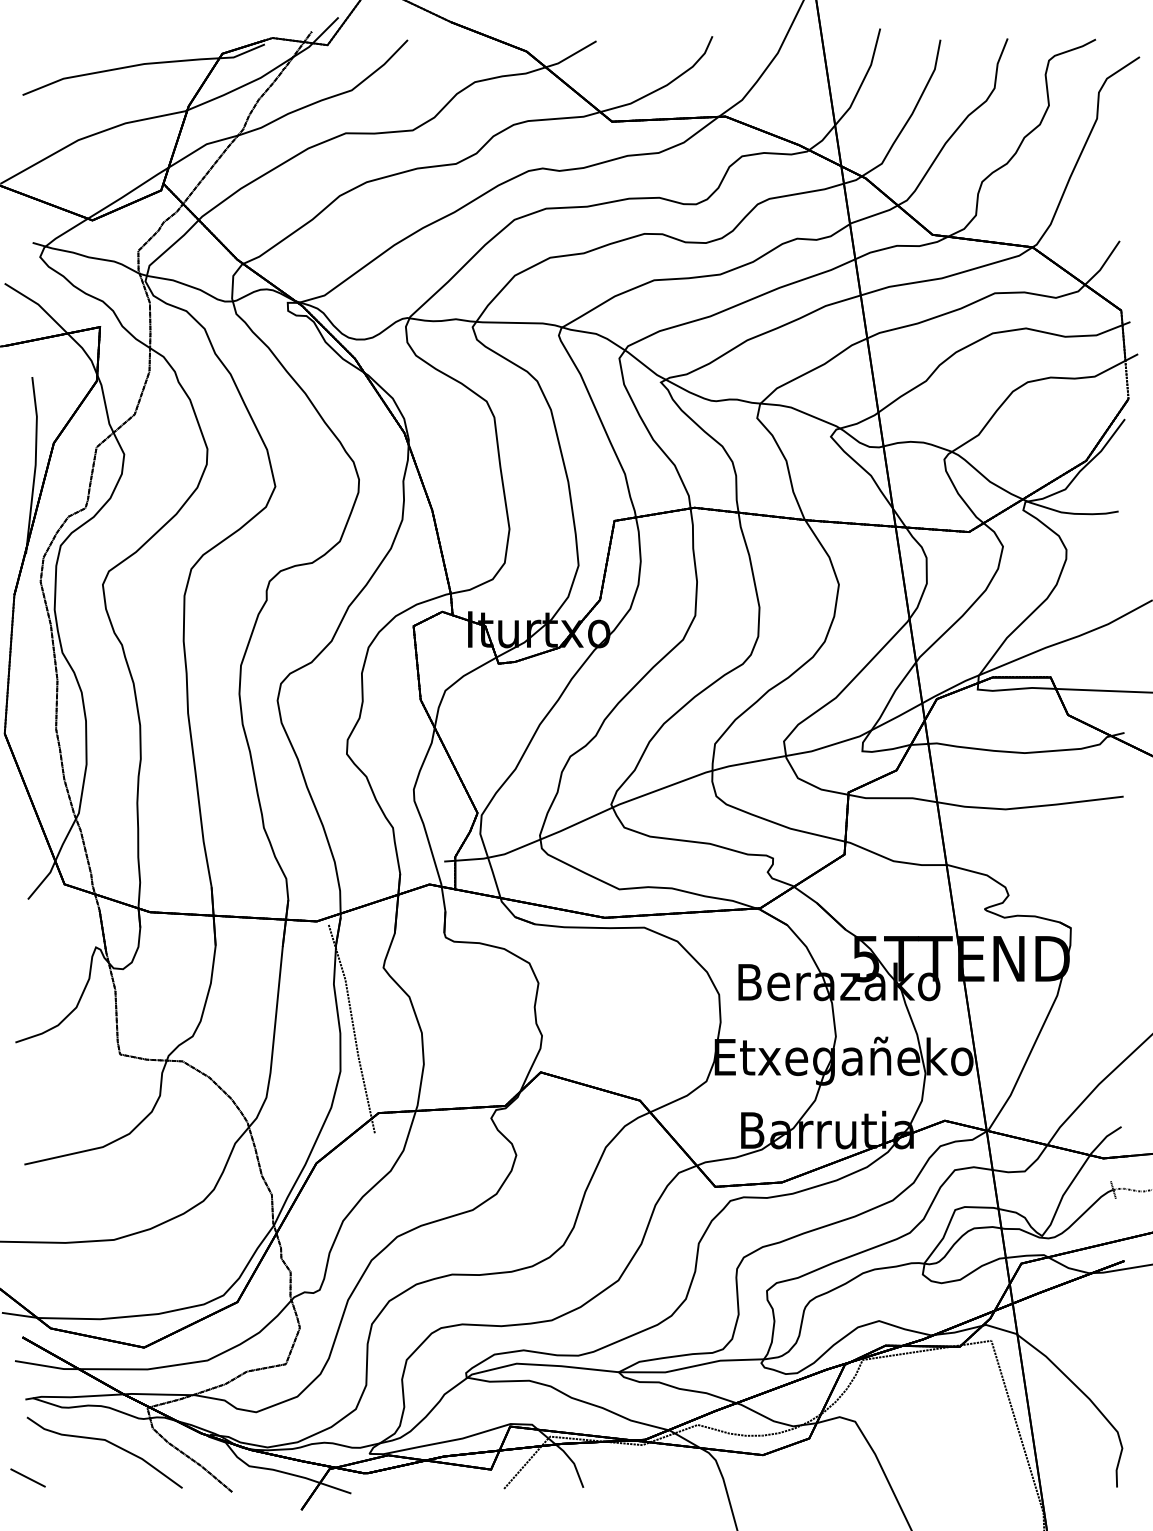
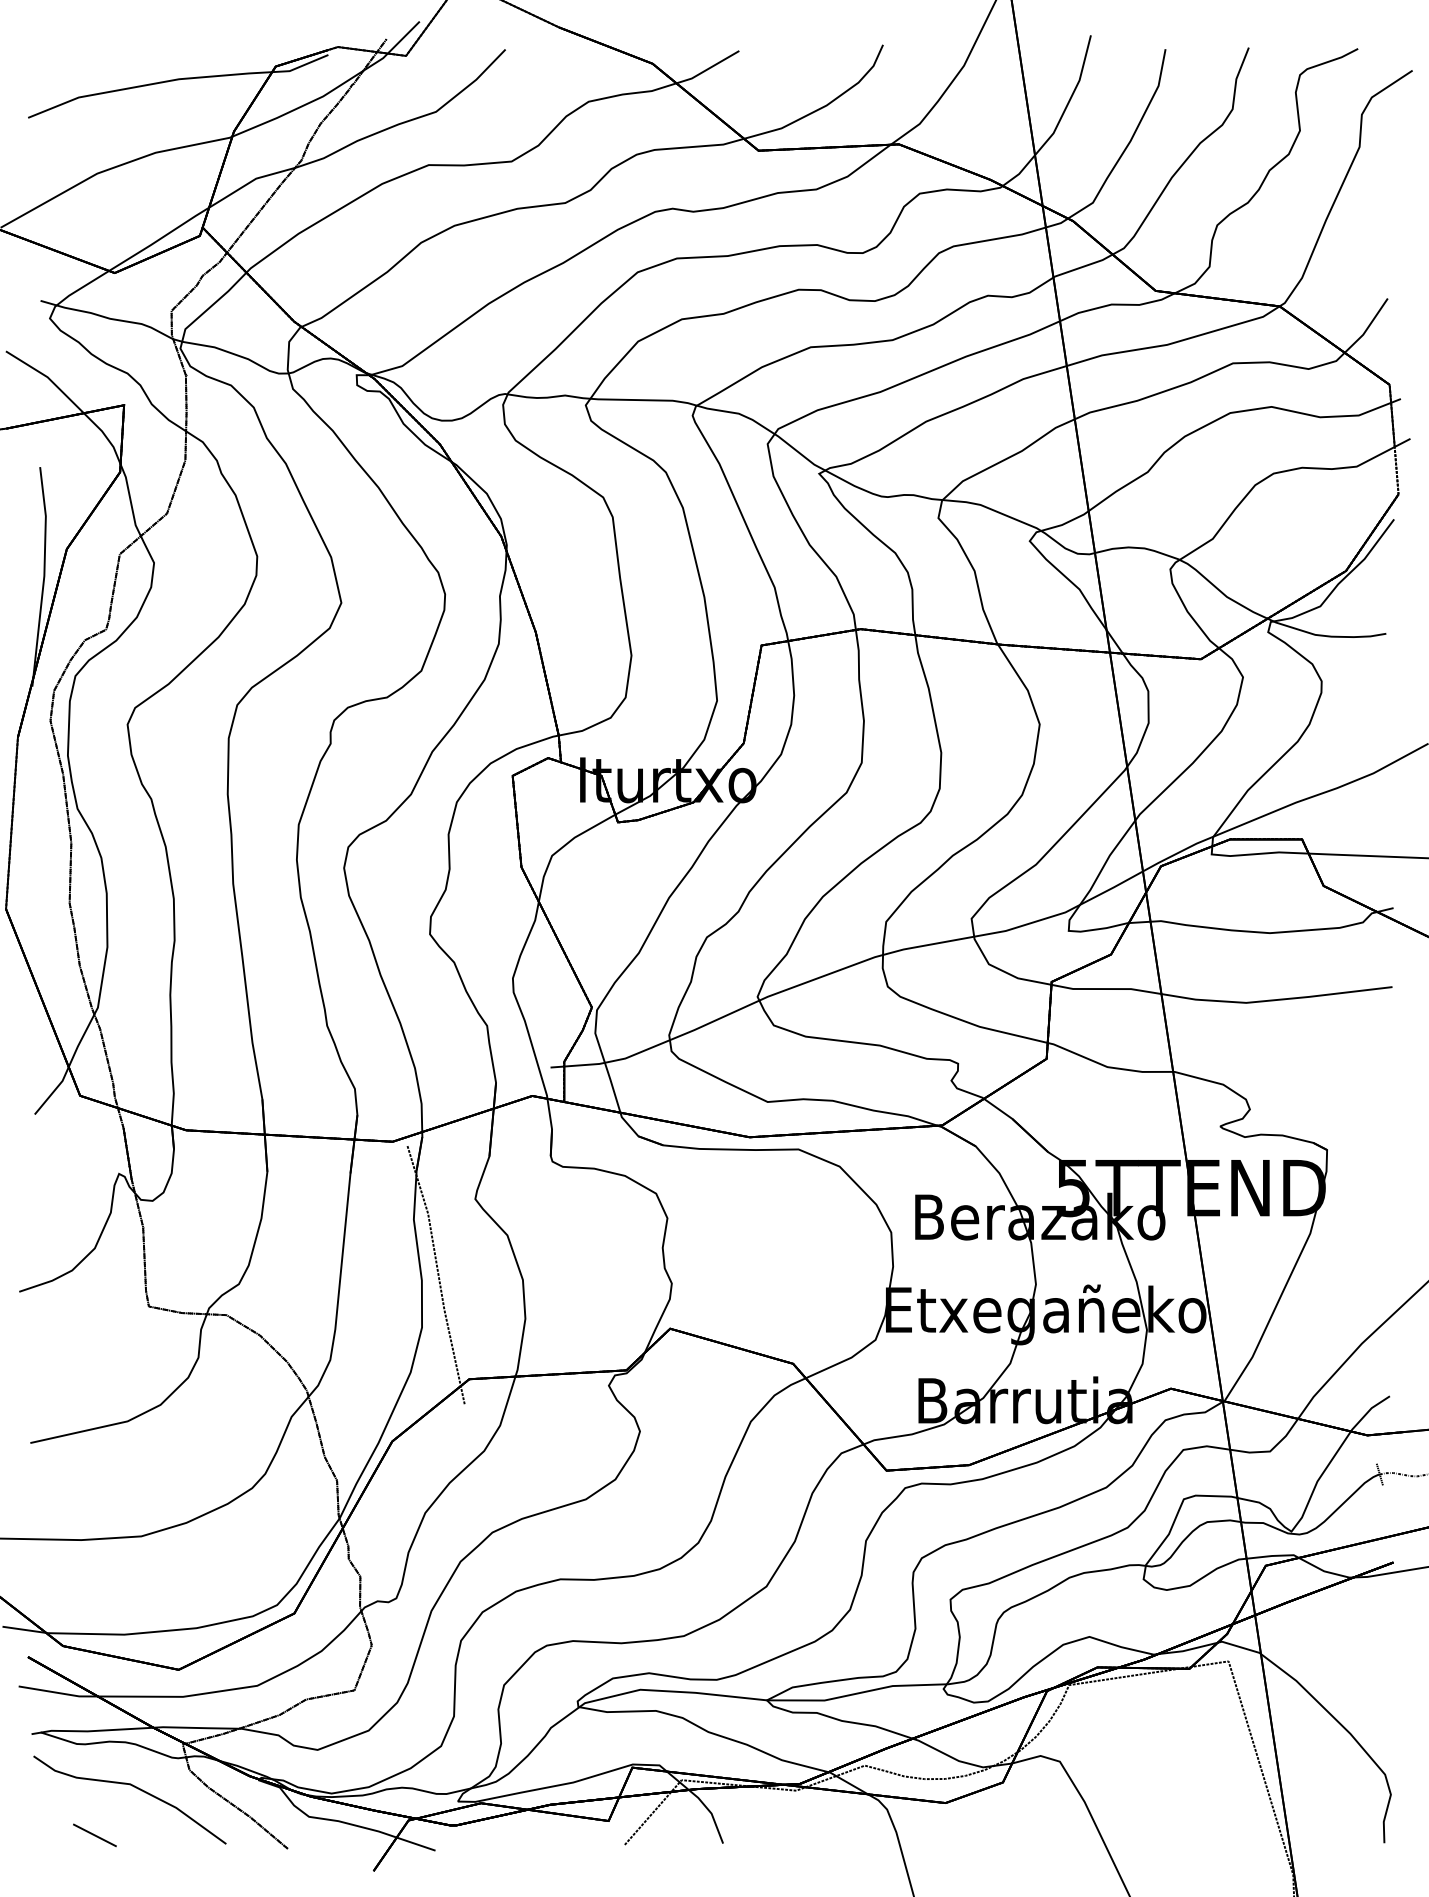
line: (27, 1478) -> (94, 1835), moved

